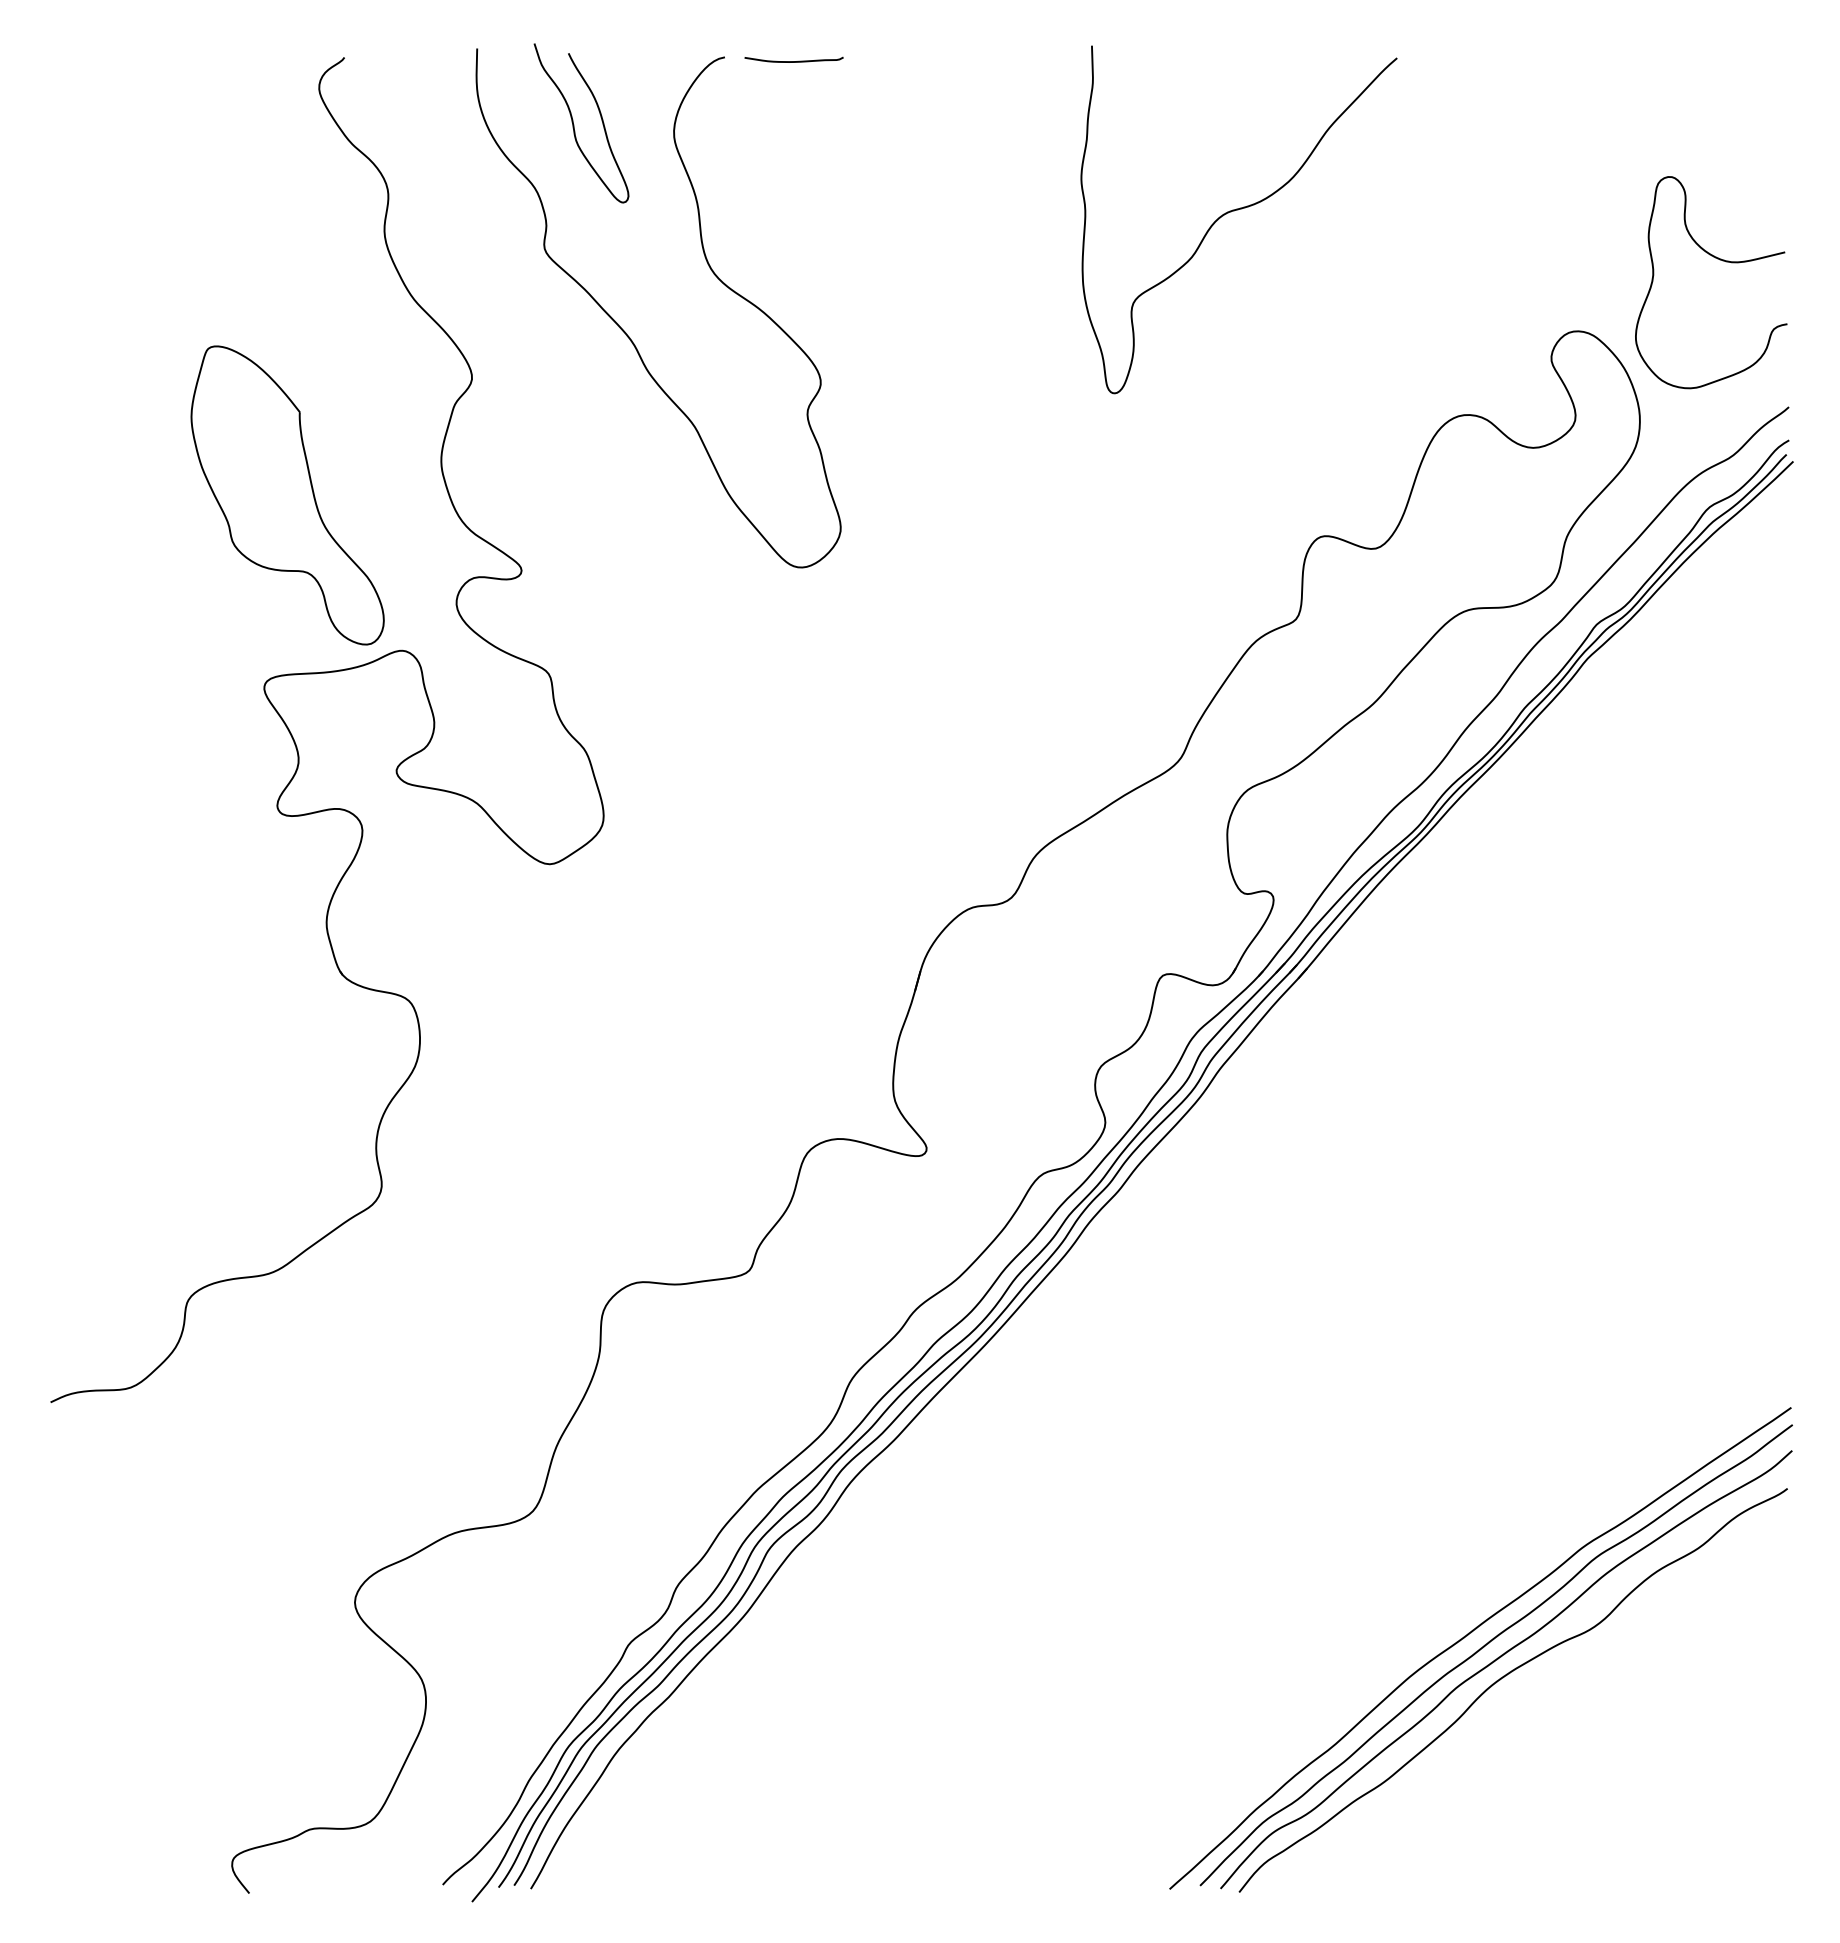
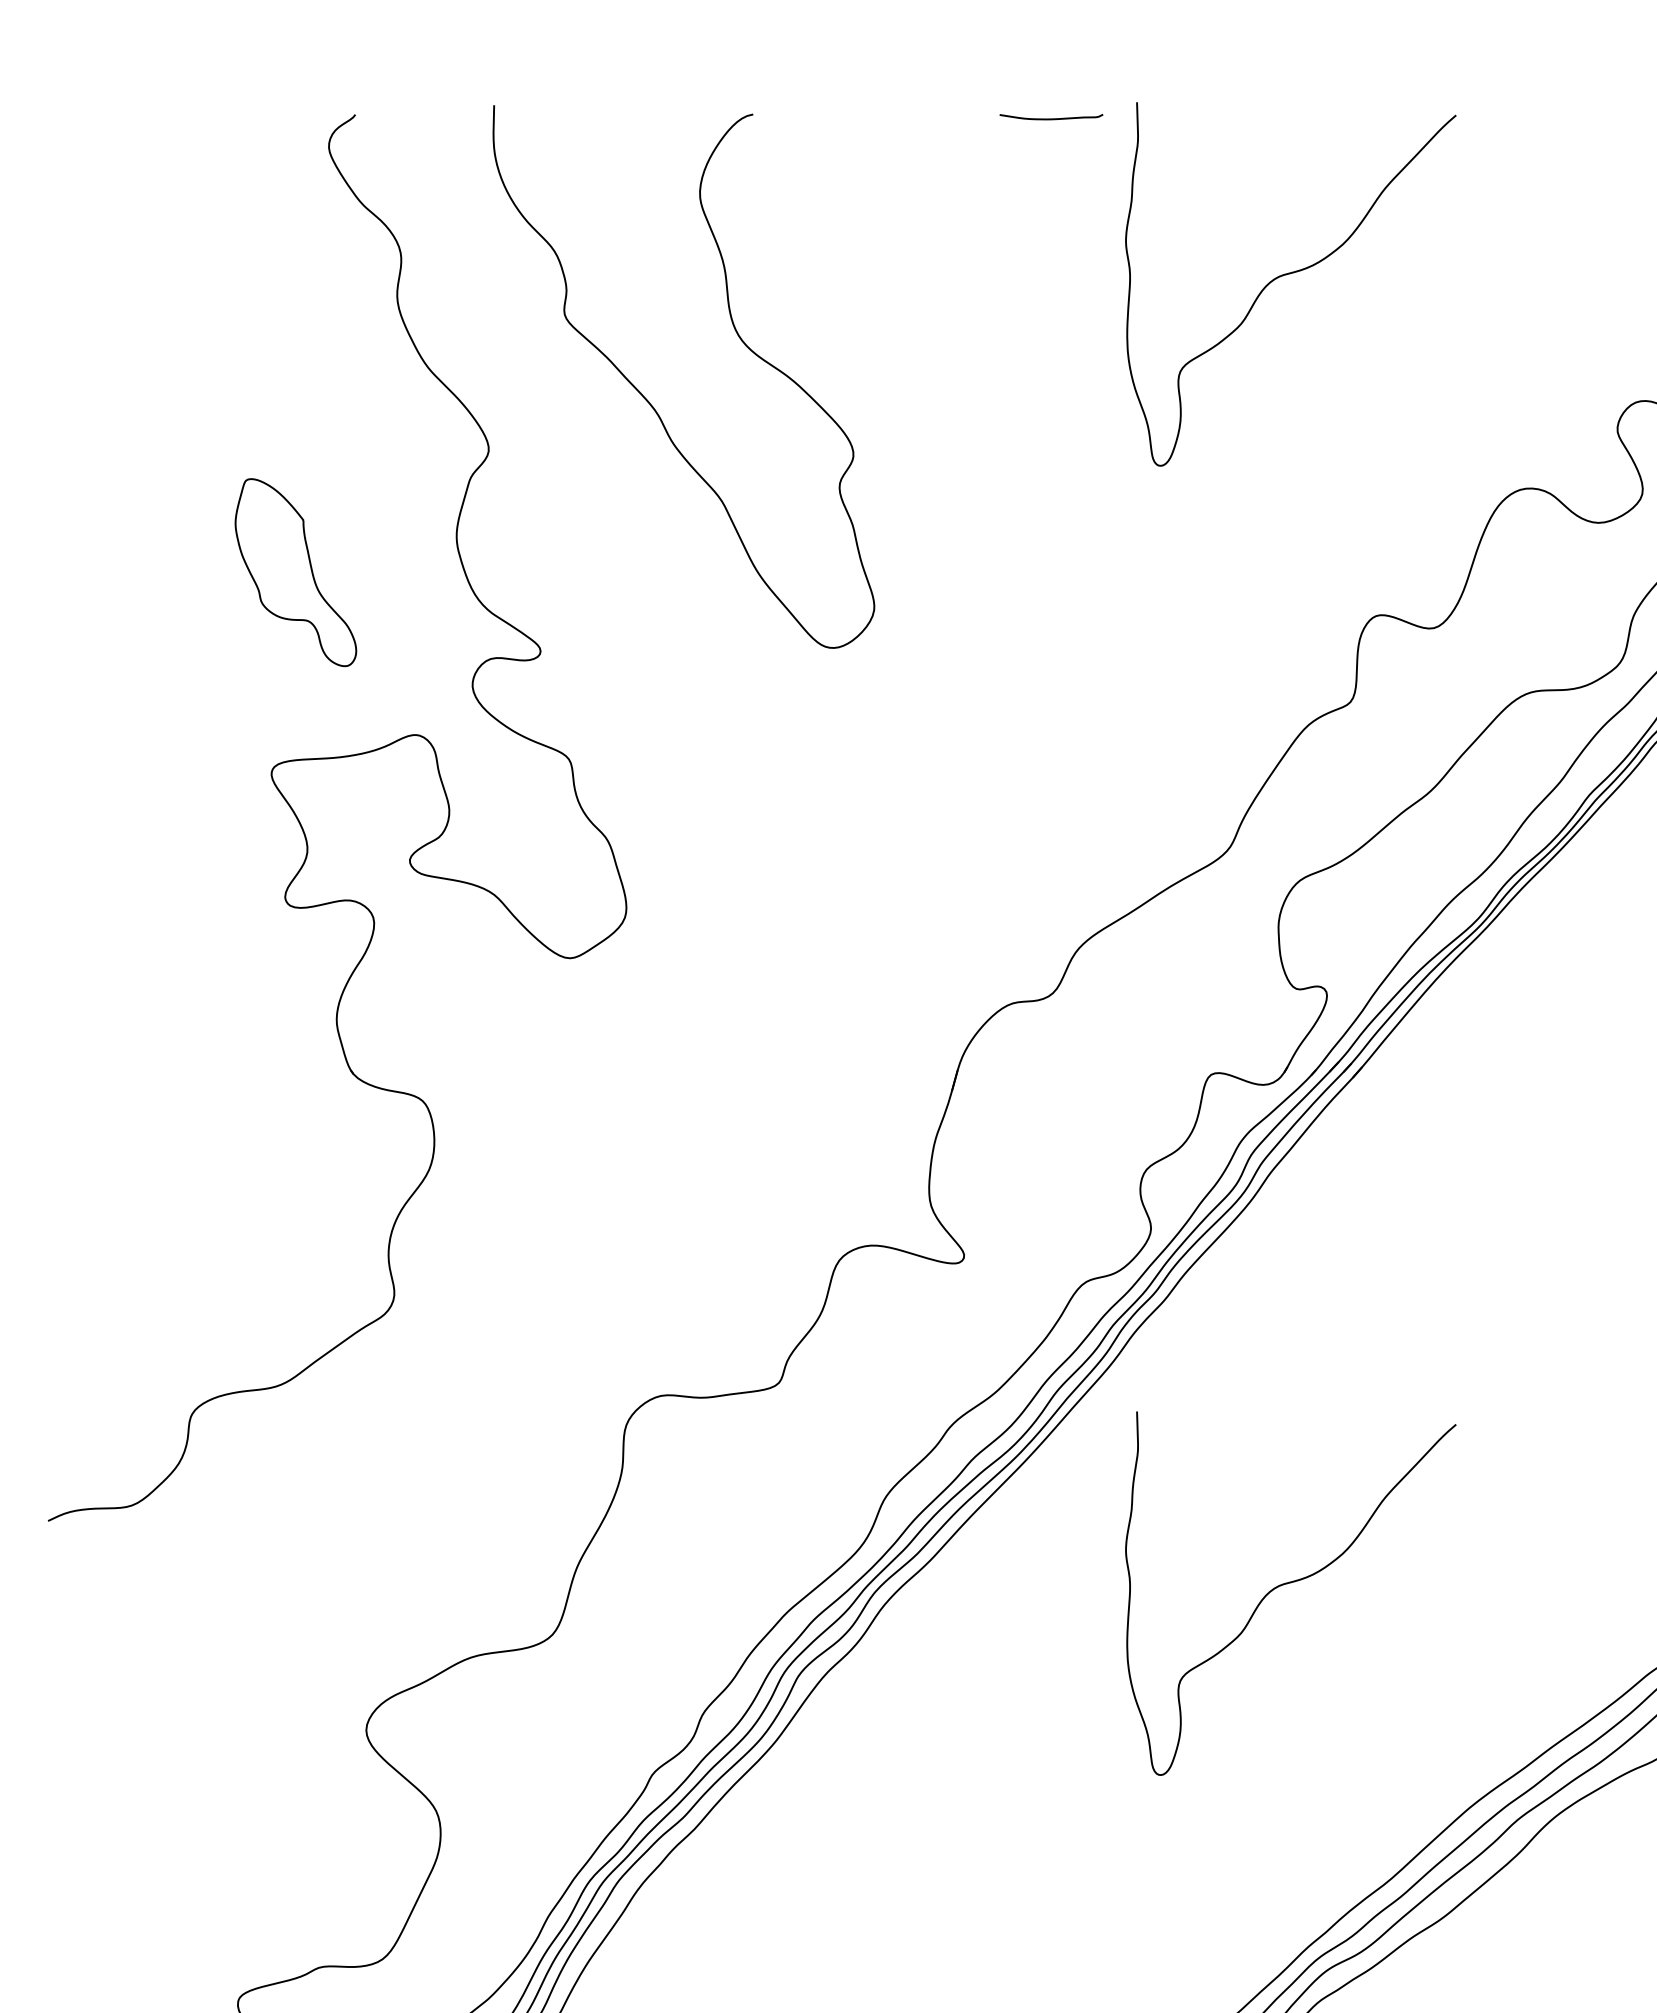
curve: (793, 61) -> (1050, 118), moved
curve: (574, 124) -> (595, 184), removed
part: (287, 495) -> (295, 572), size x0.6
curve: (1234, 1463) -> (1286, 1584), added

